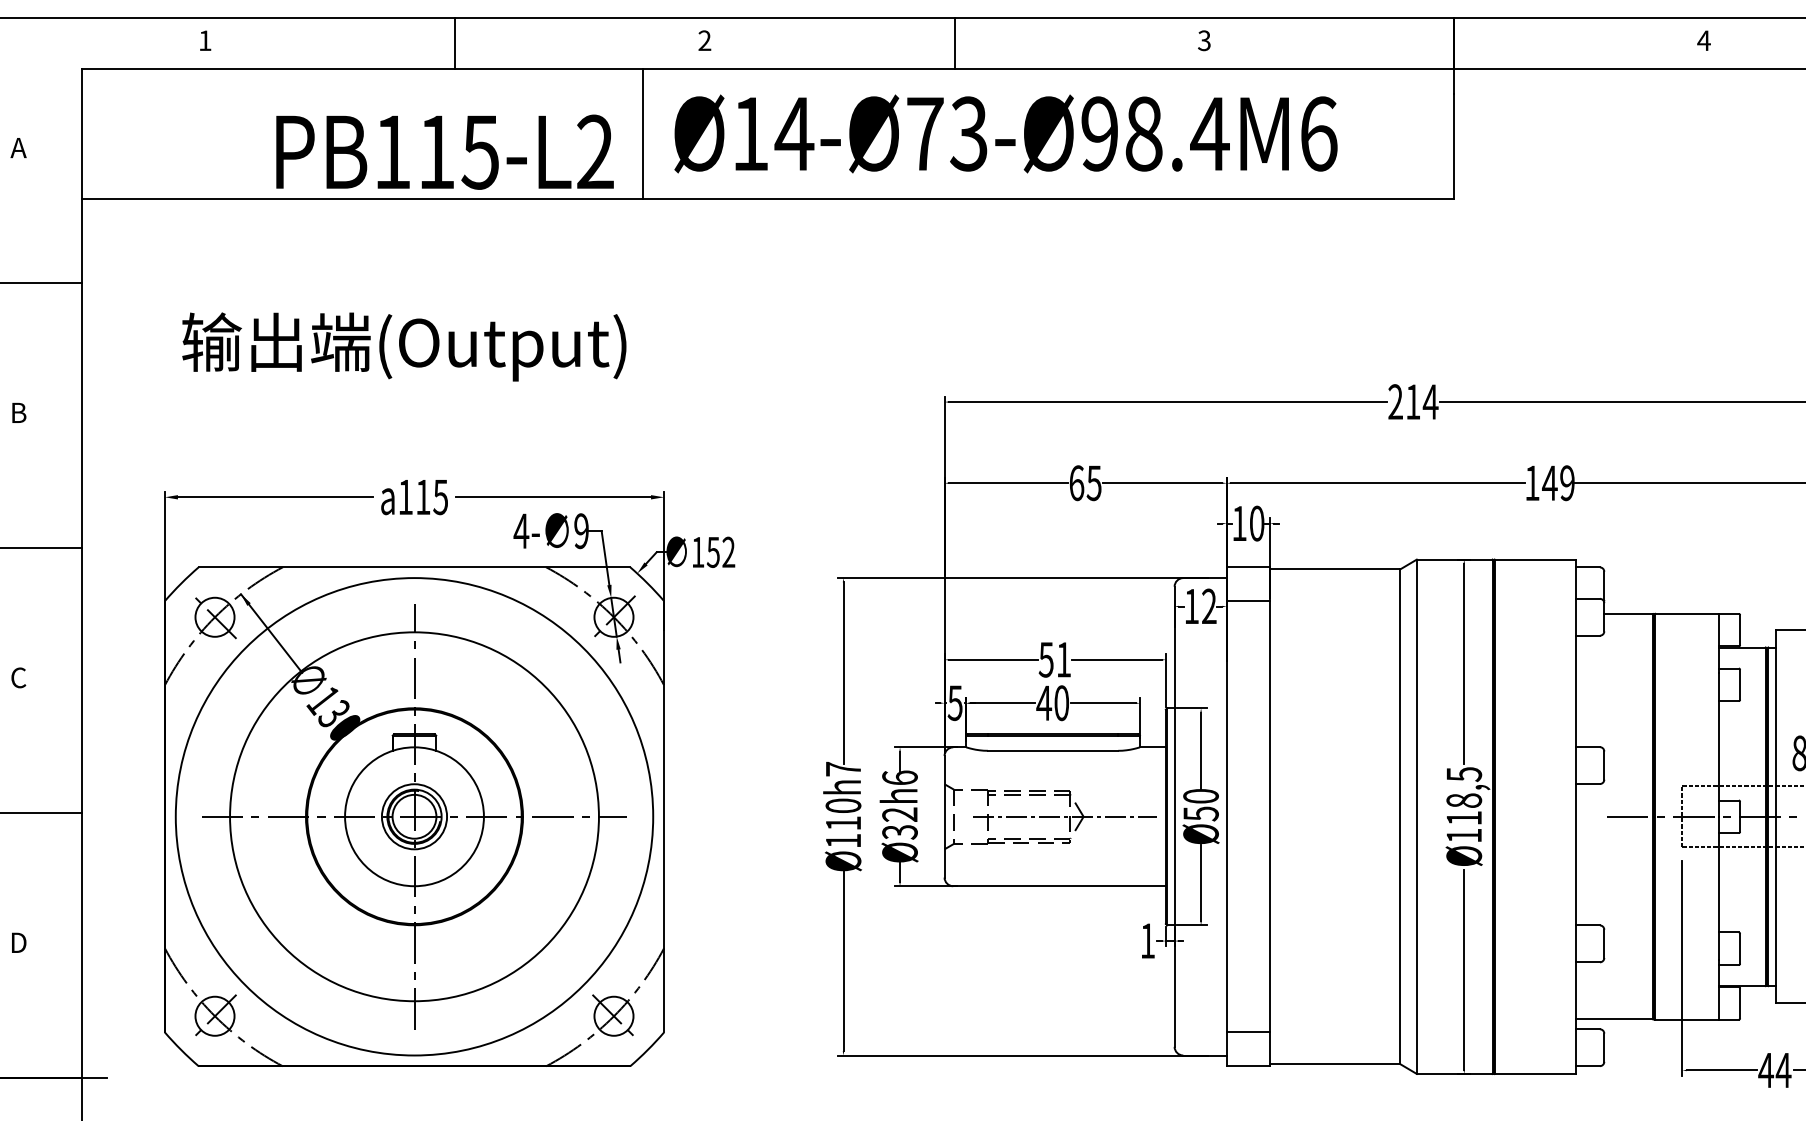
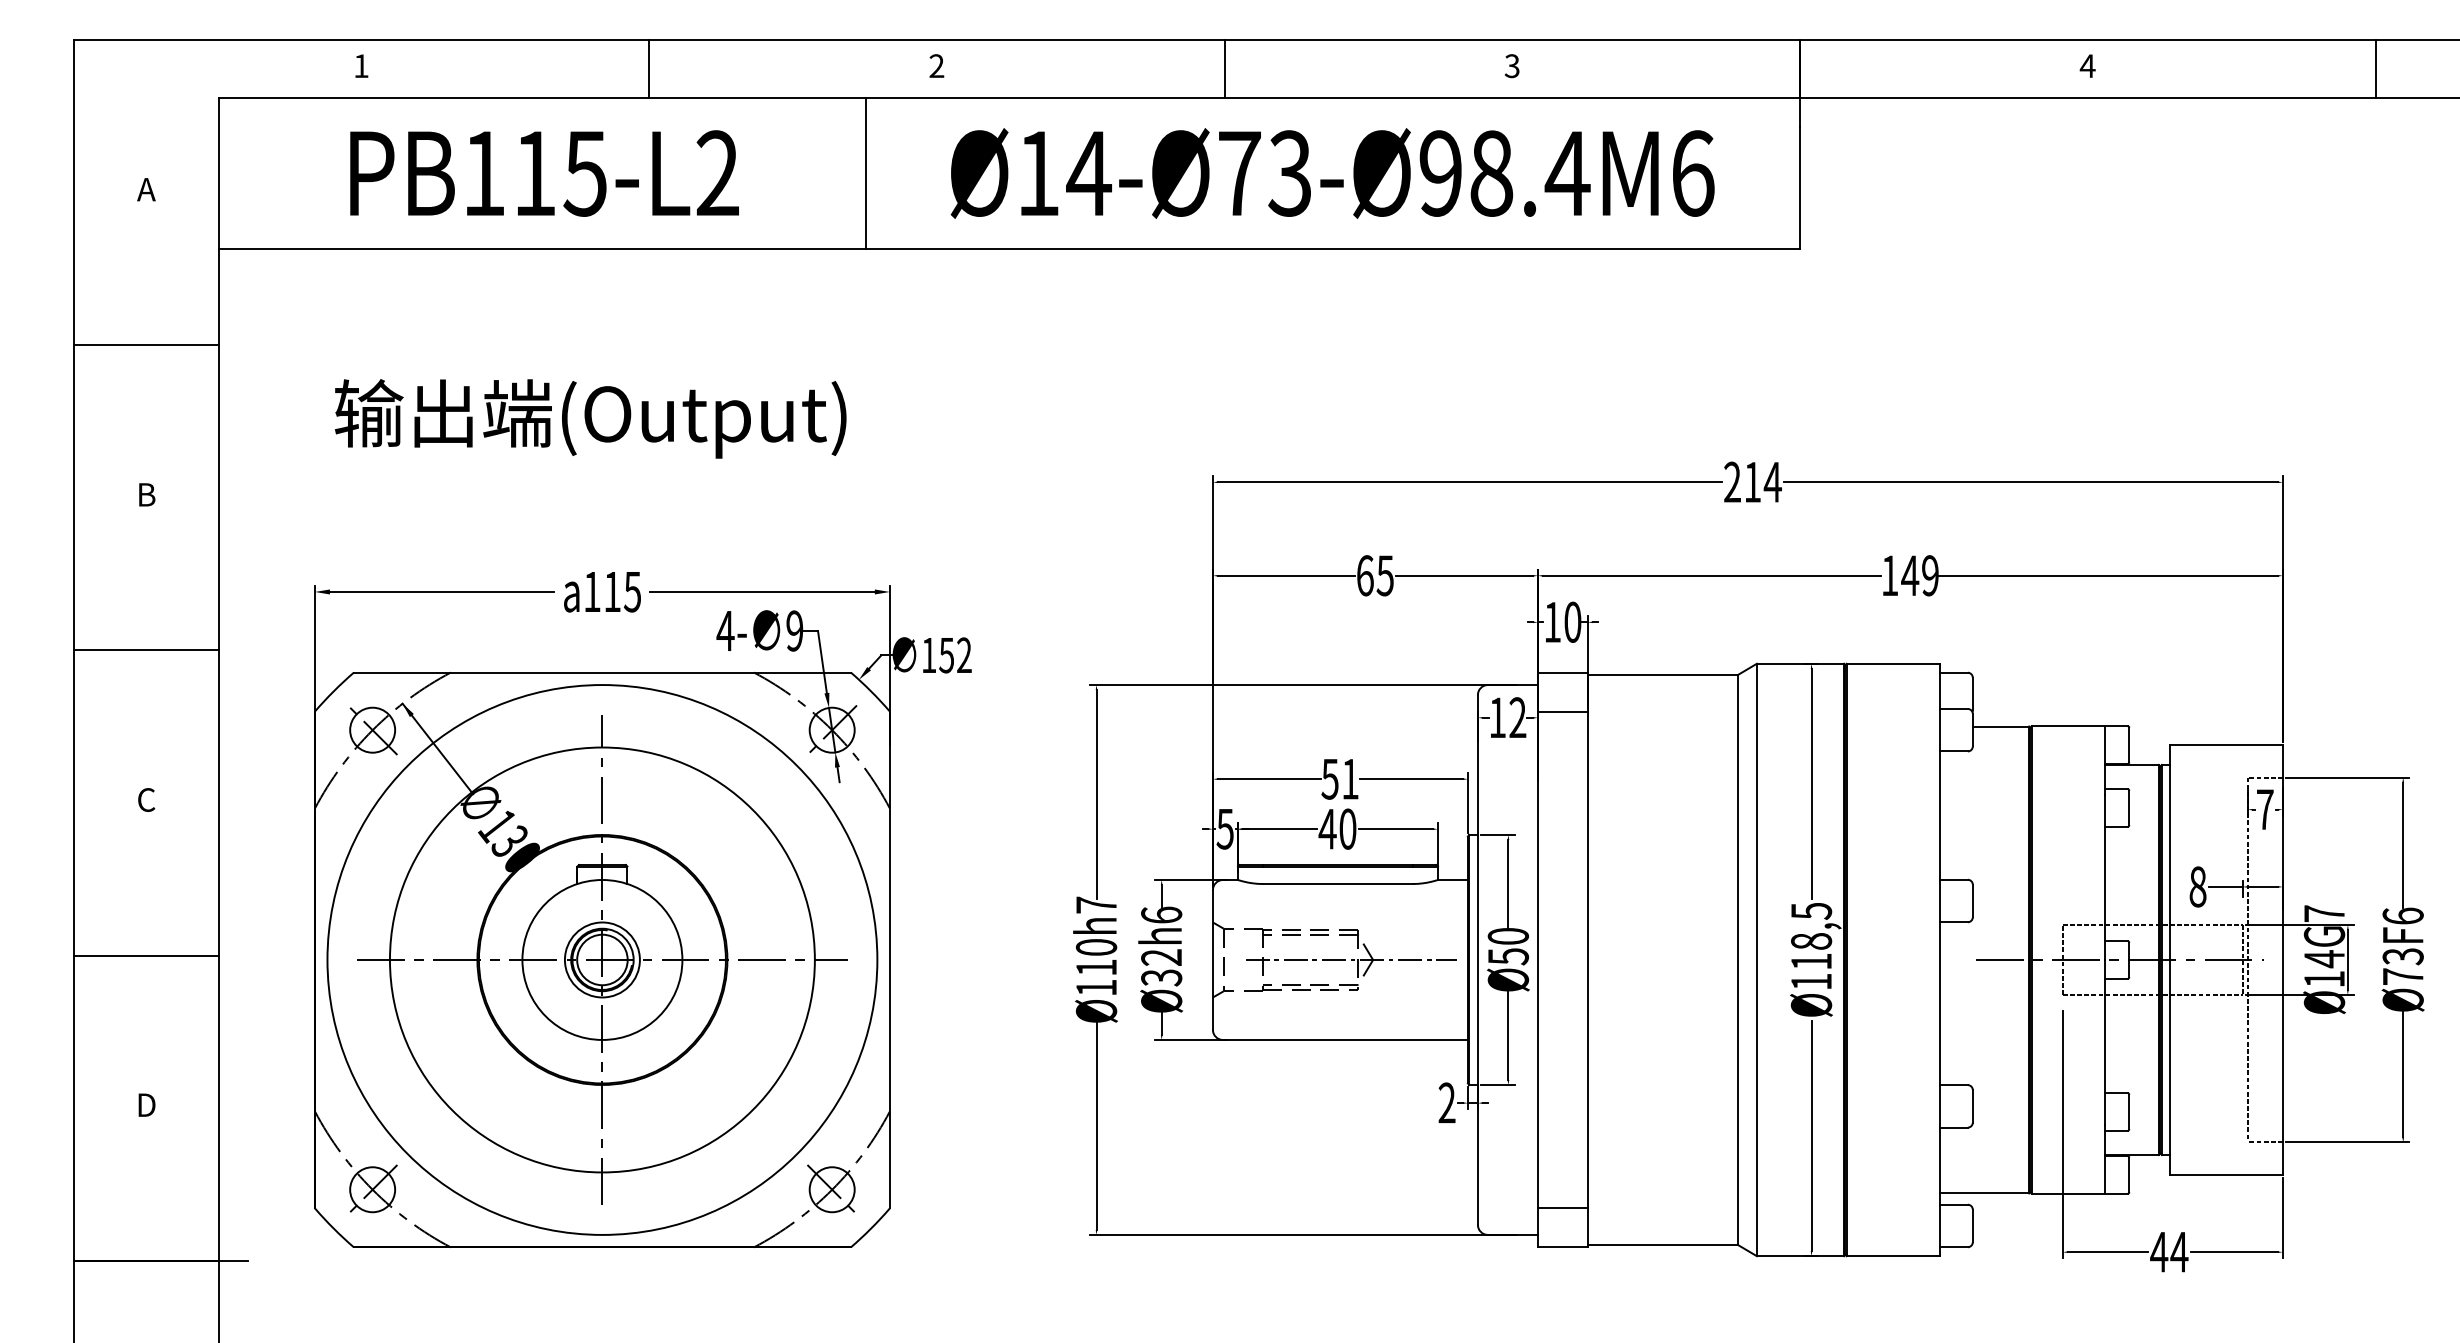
text: (1005, 133) -> (1332, 173), moved
text: (444, 152) -> (544, 173), moved
text: (1147, 940) -> (1446, 1102), 1 -> 2

